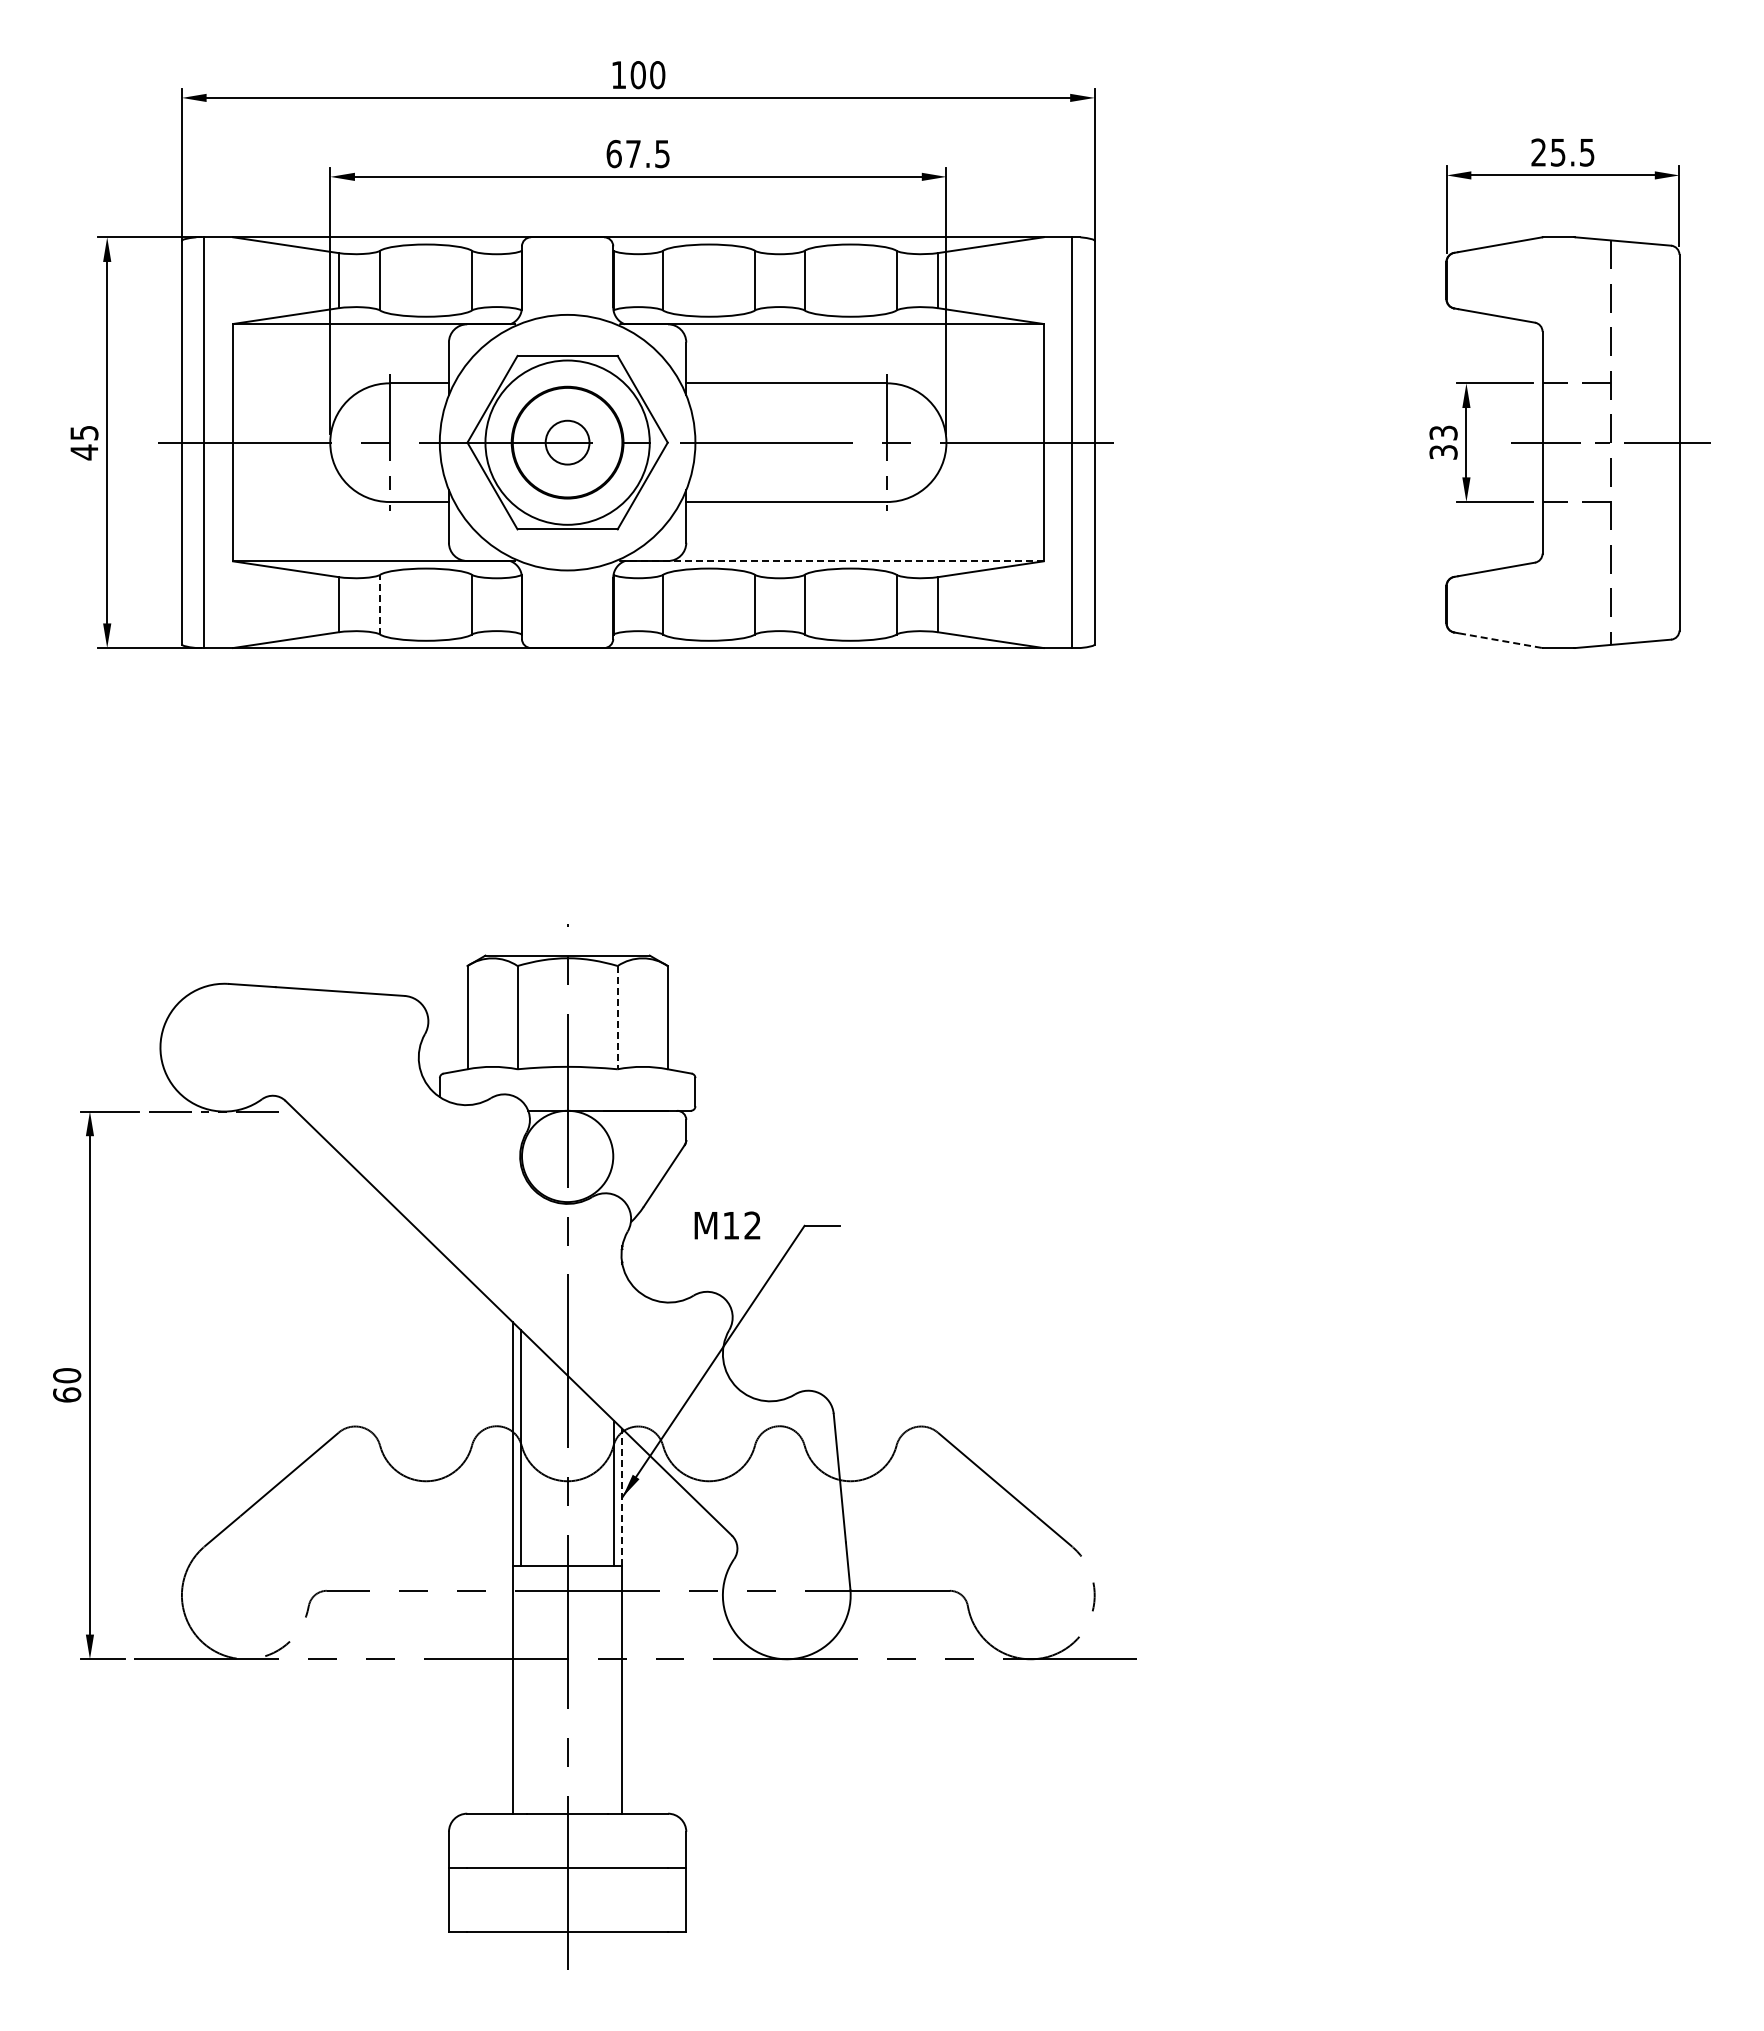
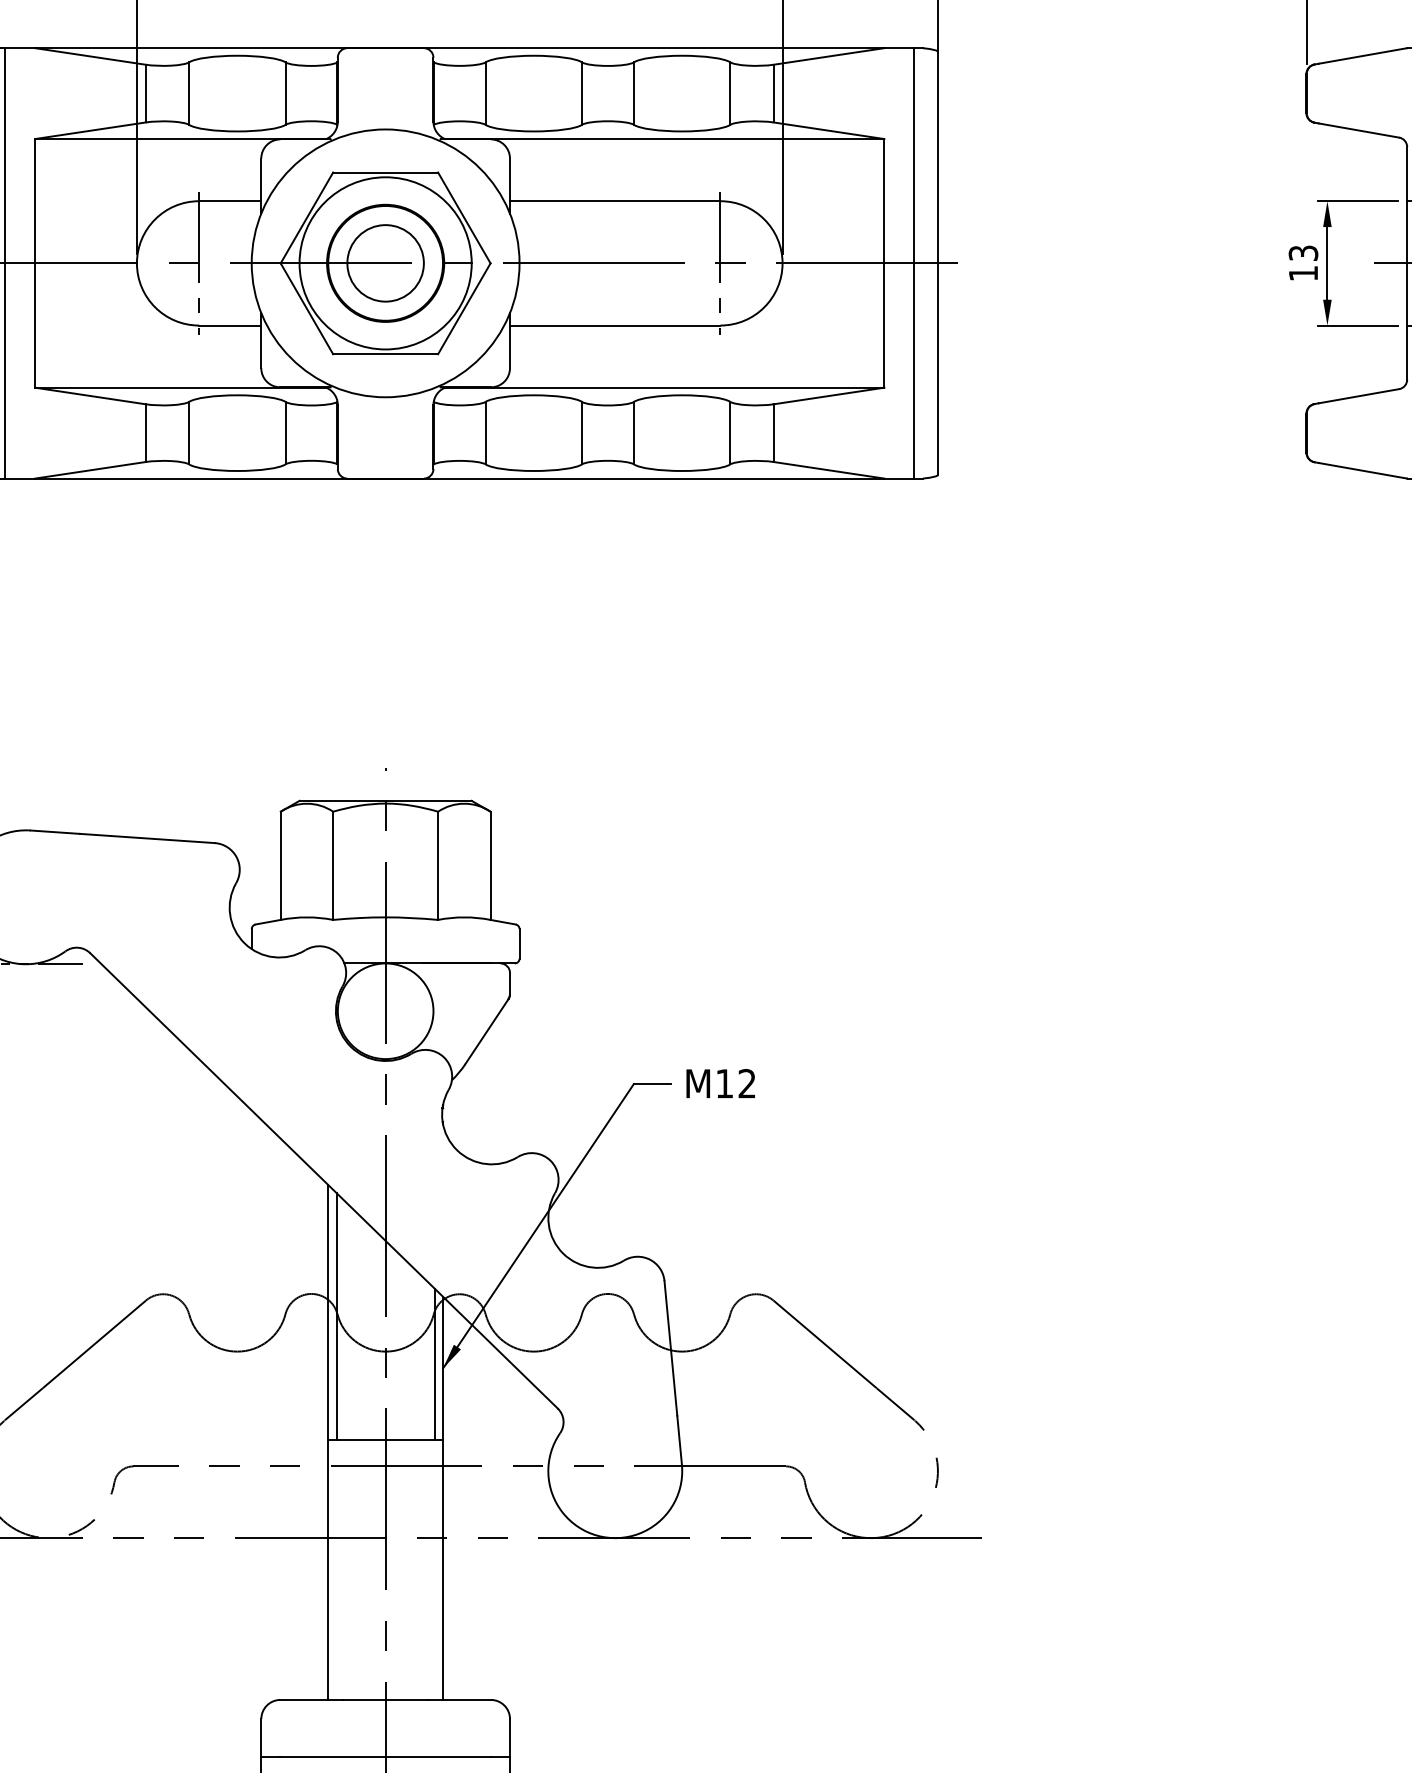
circle: (567, 442) -> (385, 263), size x1.67
text: (1443, 452) -> (1303, 273), 33 -> 13
line: (833, 561) -> (664, 387), dashed -> solid
line: (380, 604) -> (189, 432), dashed -> solid
line: (1499, 640) -> (1362, 470), dashed -> solid
line: (617, 1017) -> (437, 865), dashed -> solid
text: (727, 1225) -> (720, 1083), moved
line: (622, 1496) -> (443, 1367), dashed -> solid

